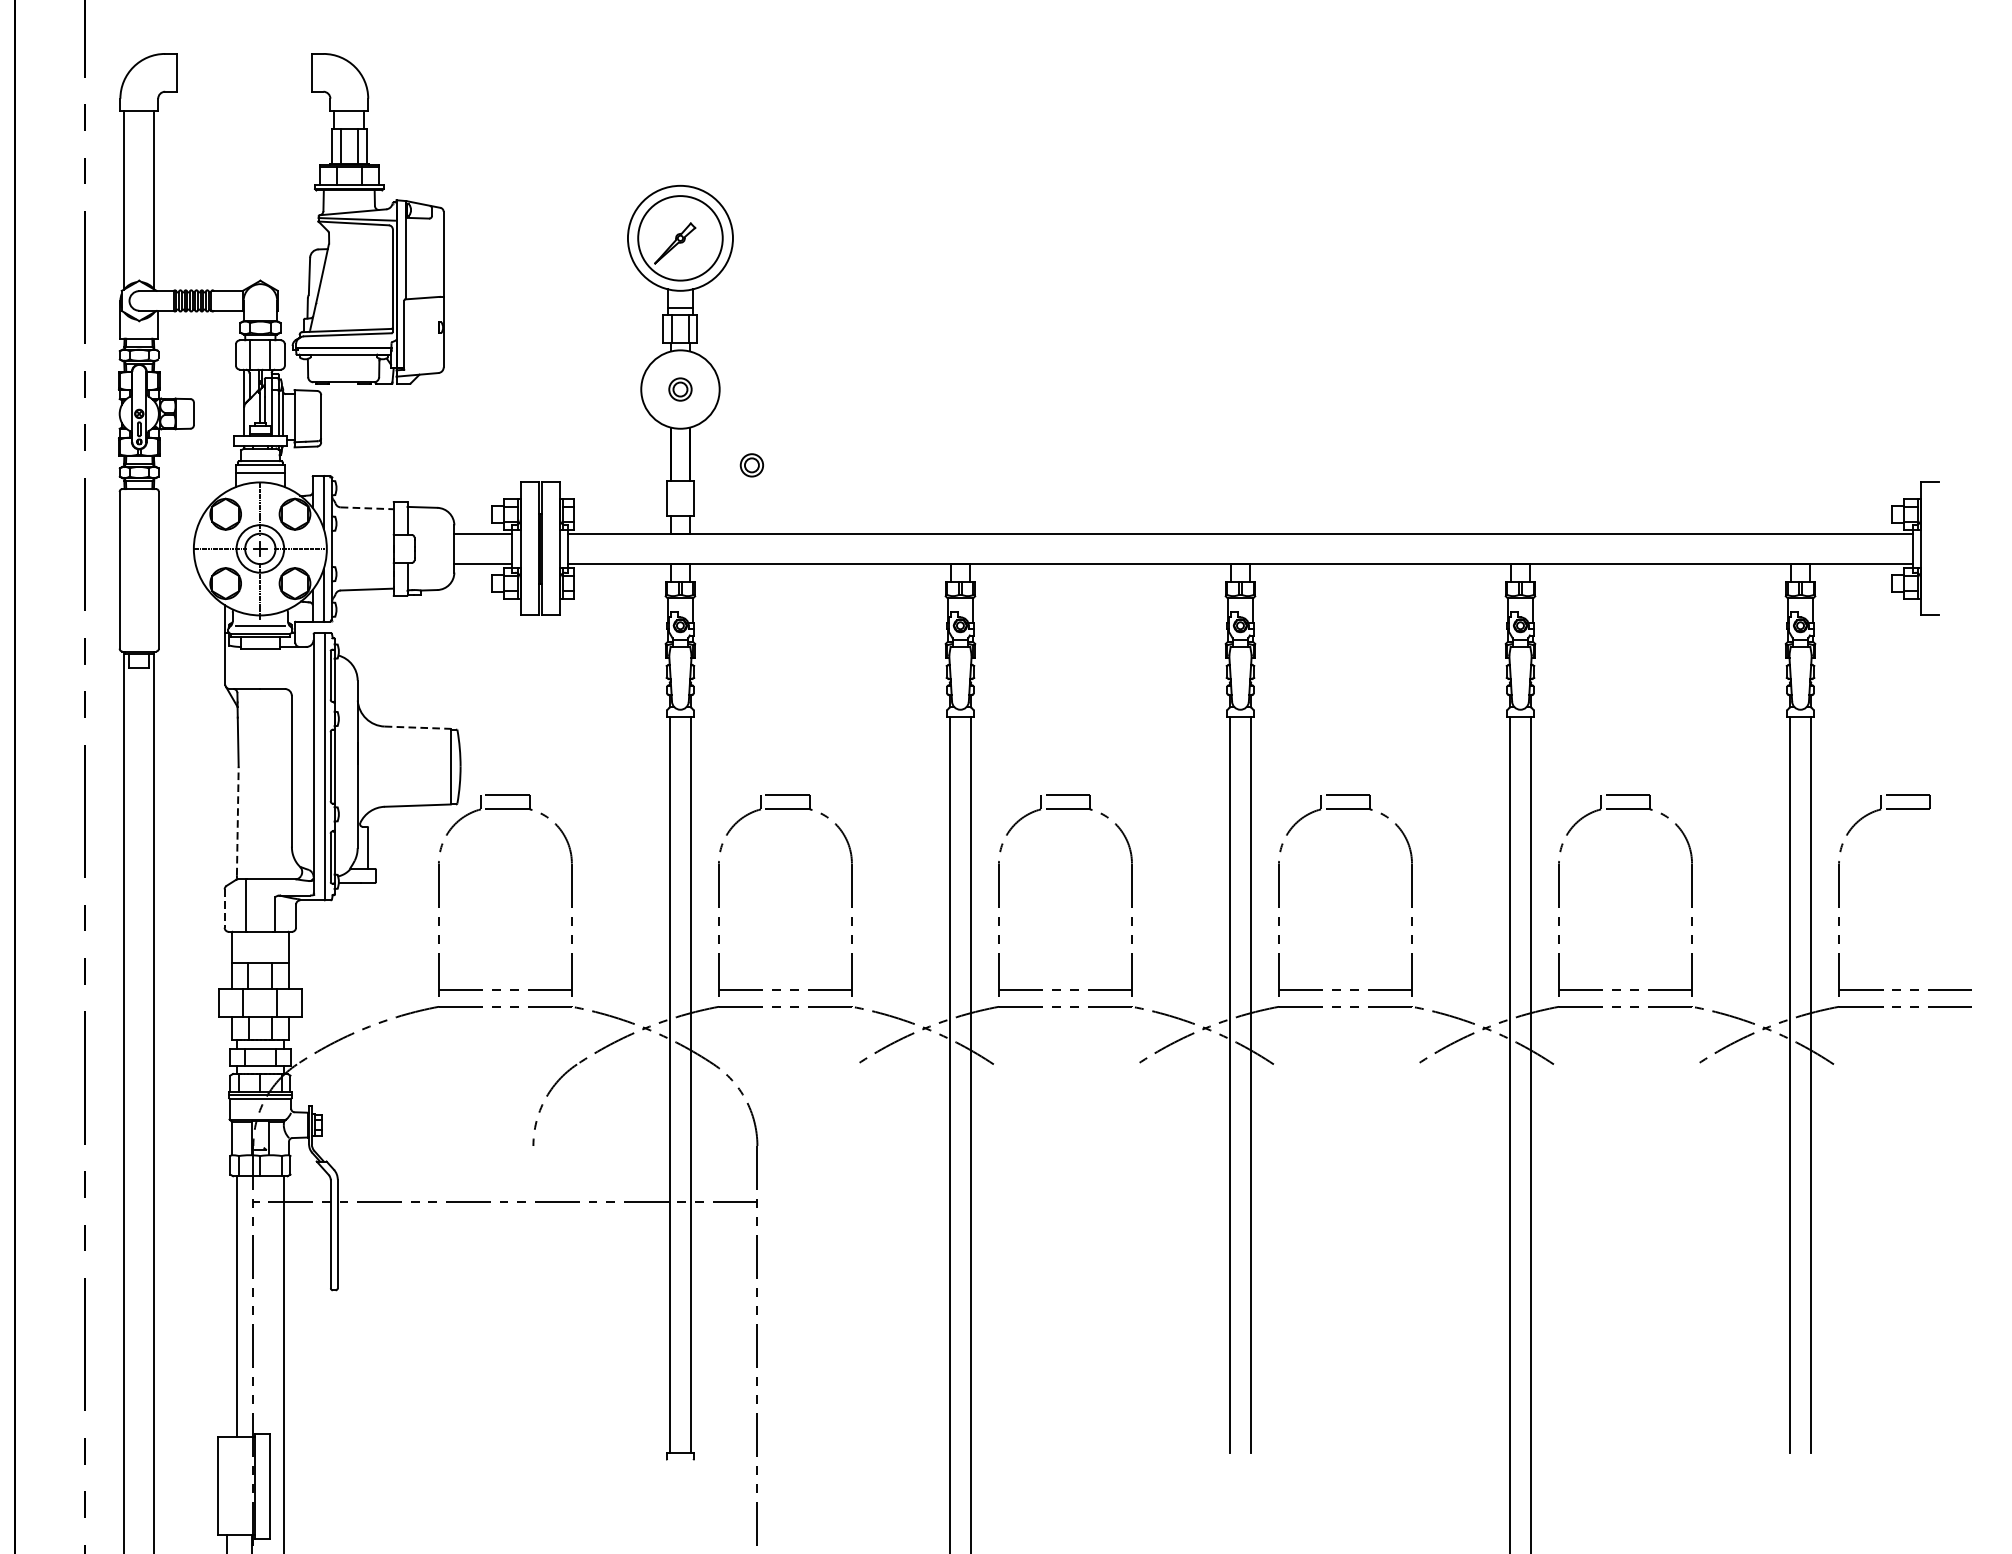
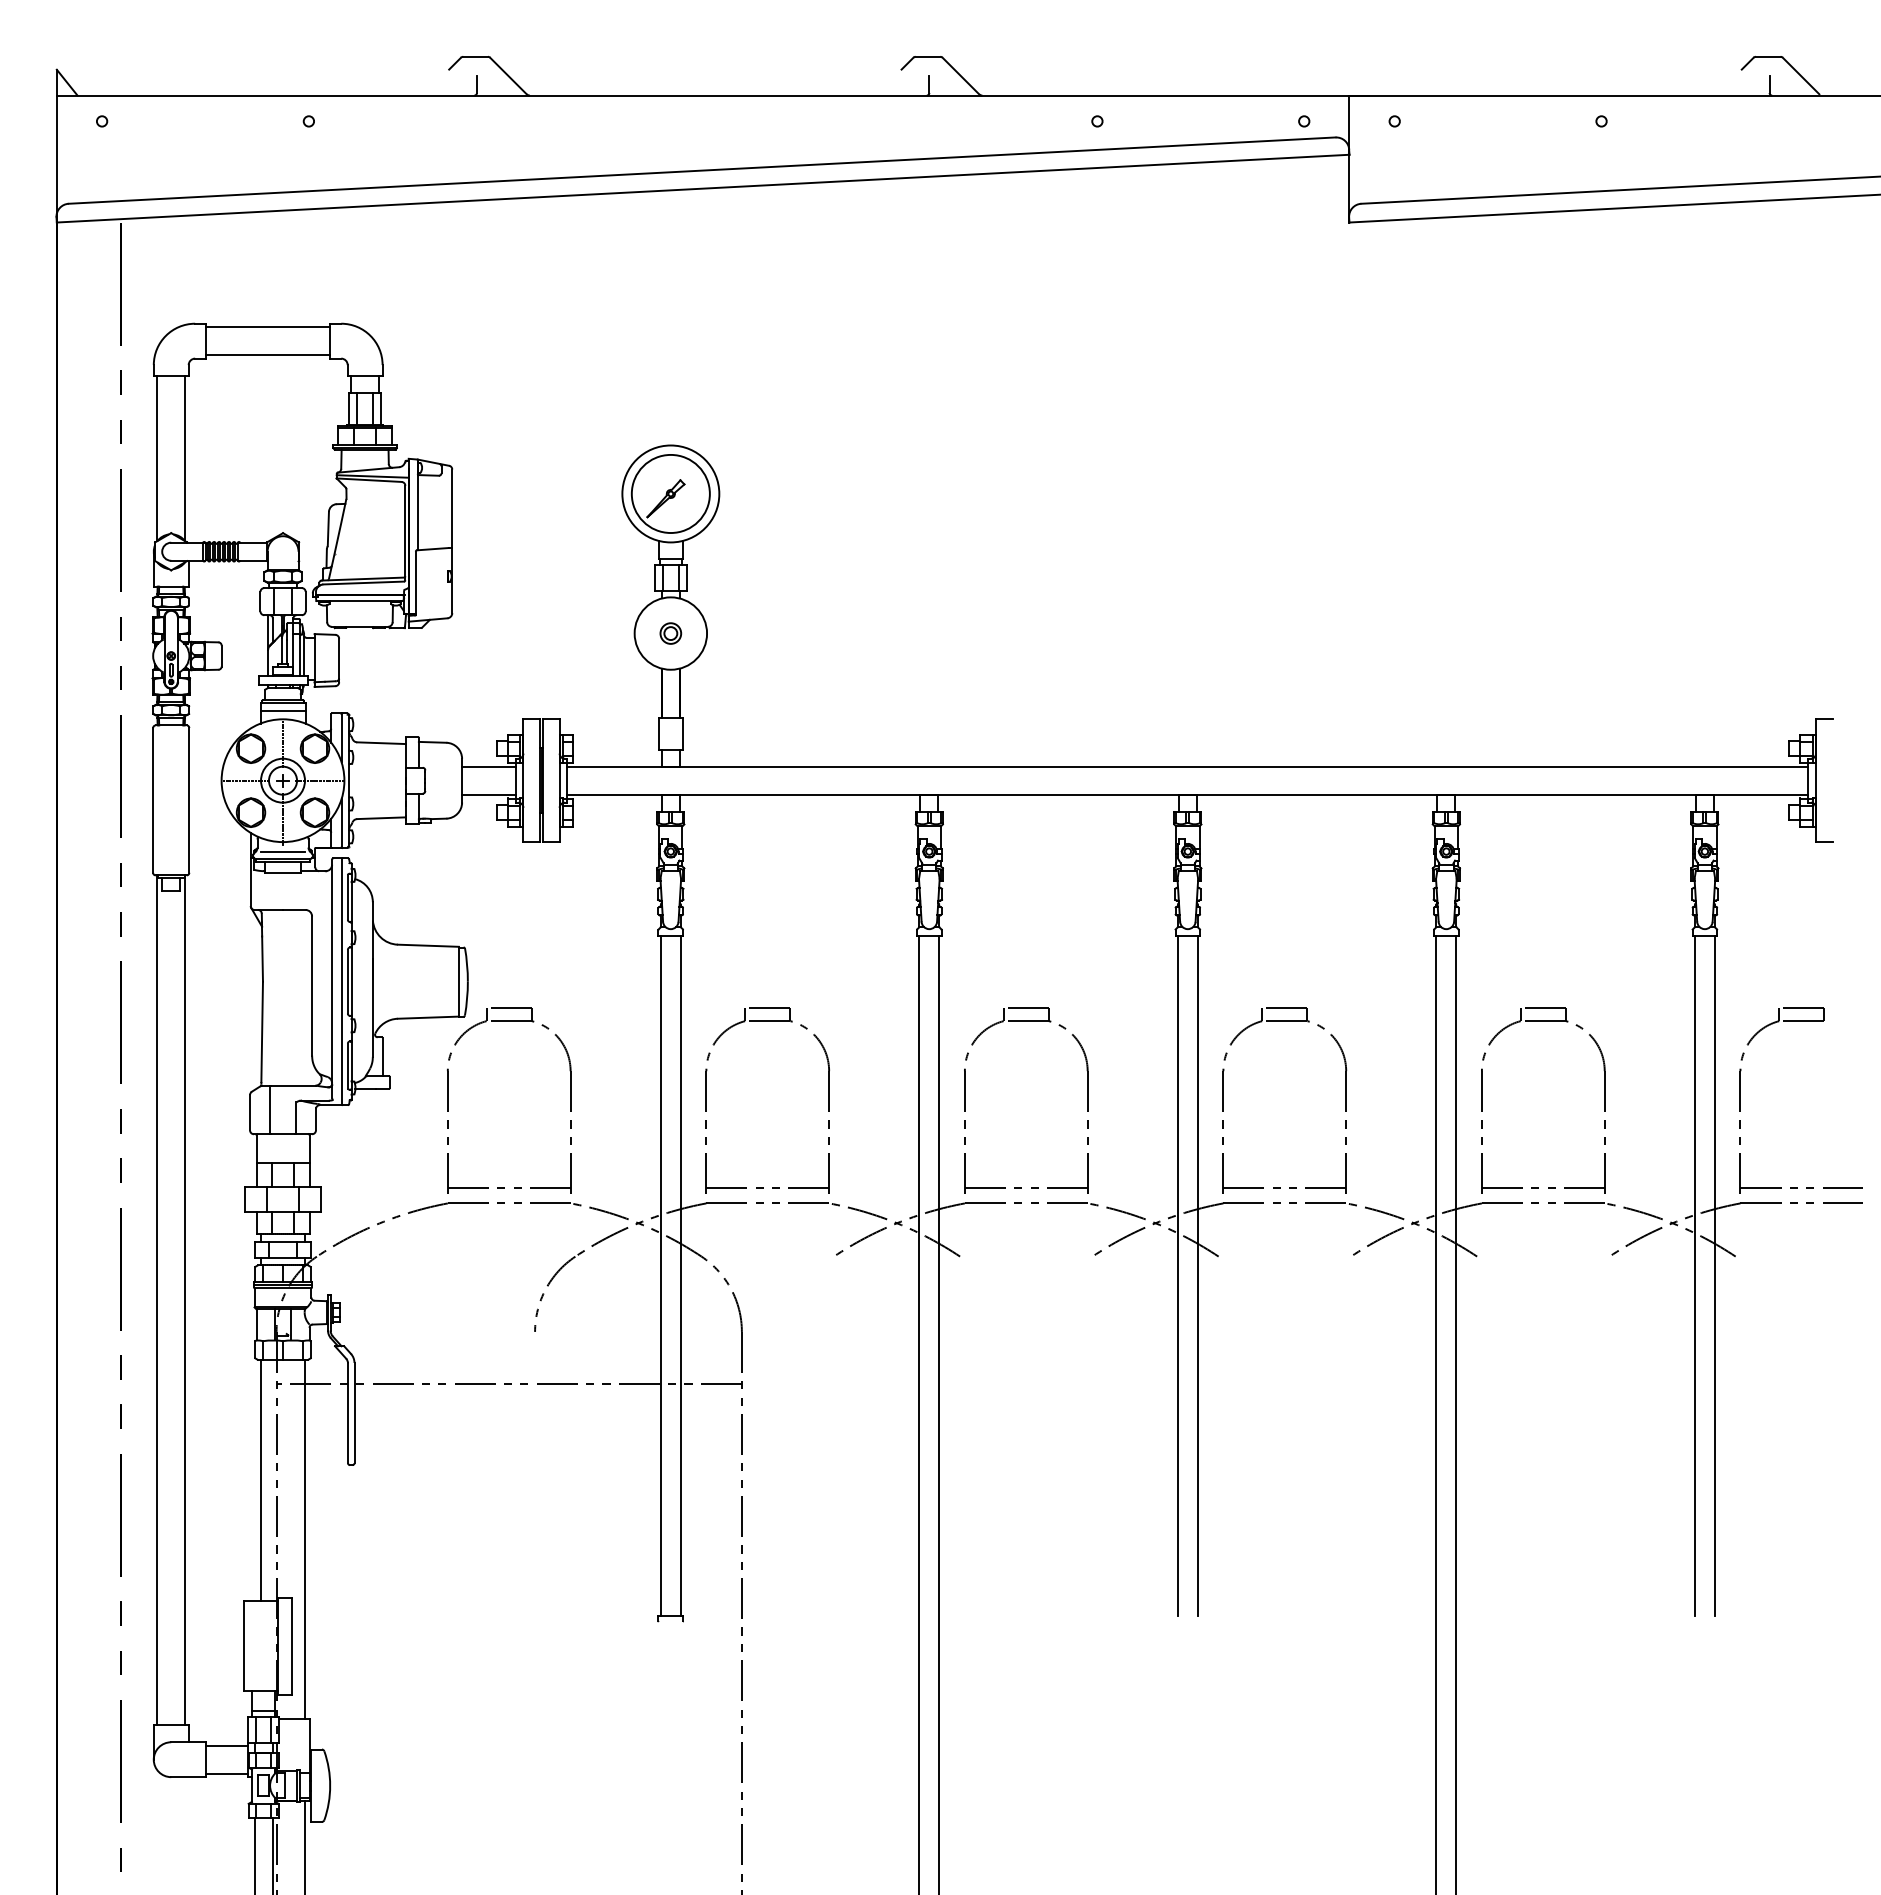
line: (244, 58) -> (268, 327), added
line: (244, 88) -> (268, 355), added
part: (751, 465) -> (736, 703), removed
line: (368, 508) -> (382, 743), dashed -> solid
line: (417, 727) -> (428, 945), dashed -> solid
line: (238, 820) -> (262, 1031), dashed -> solid
line: (225, 908) -> (250, 1112), dashed -> solid

